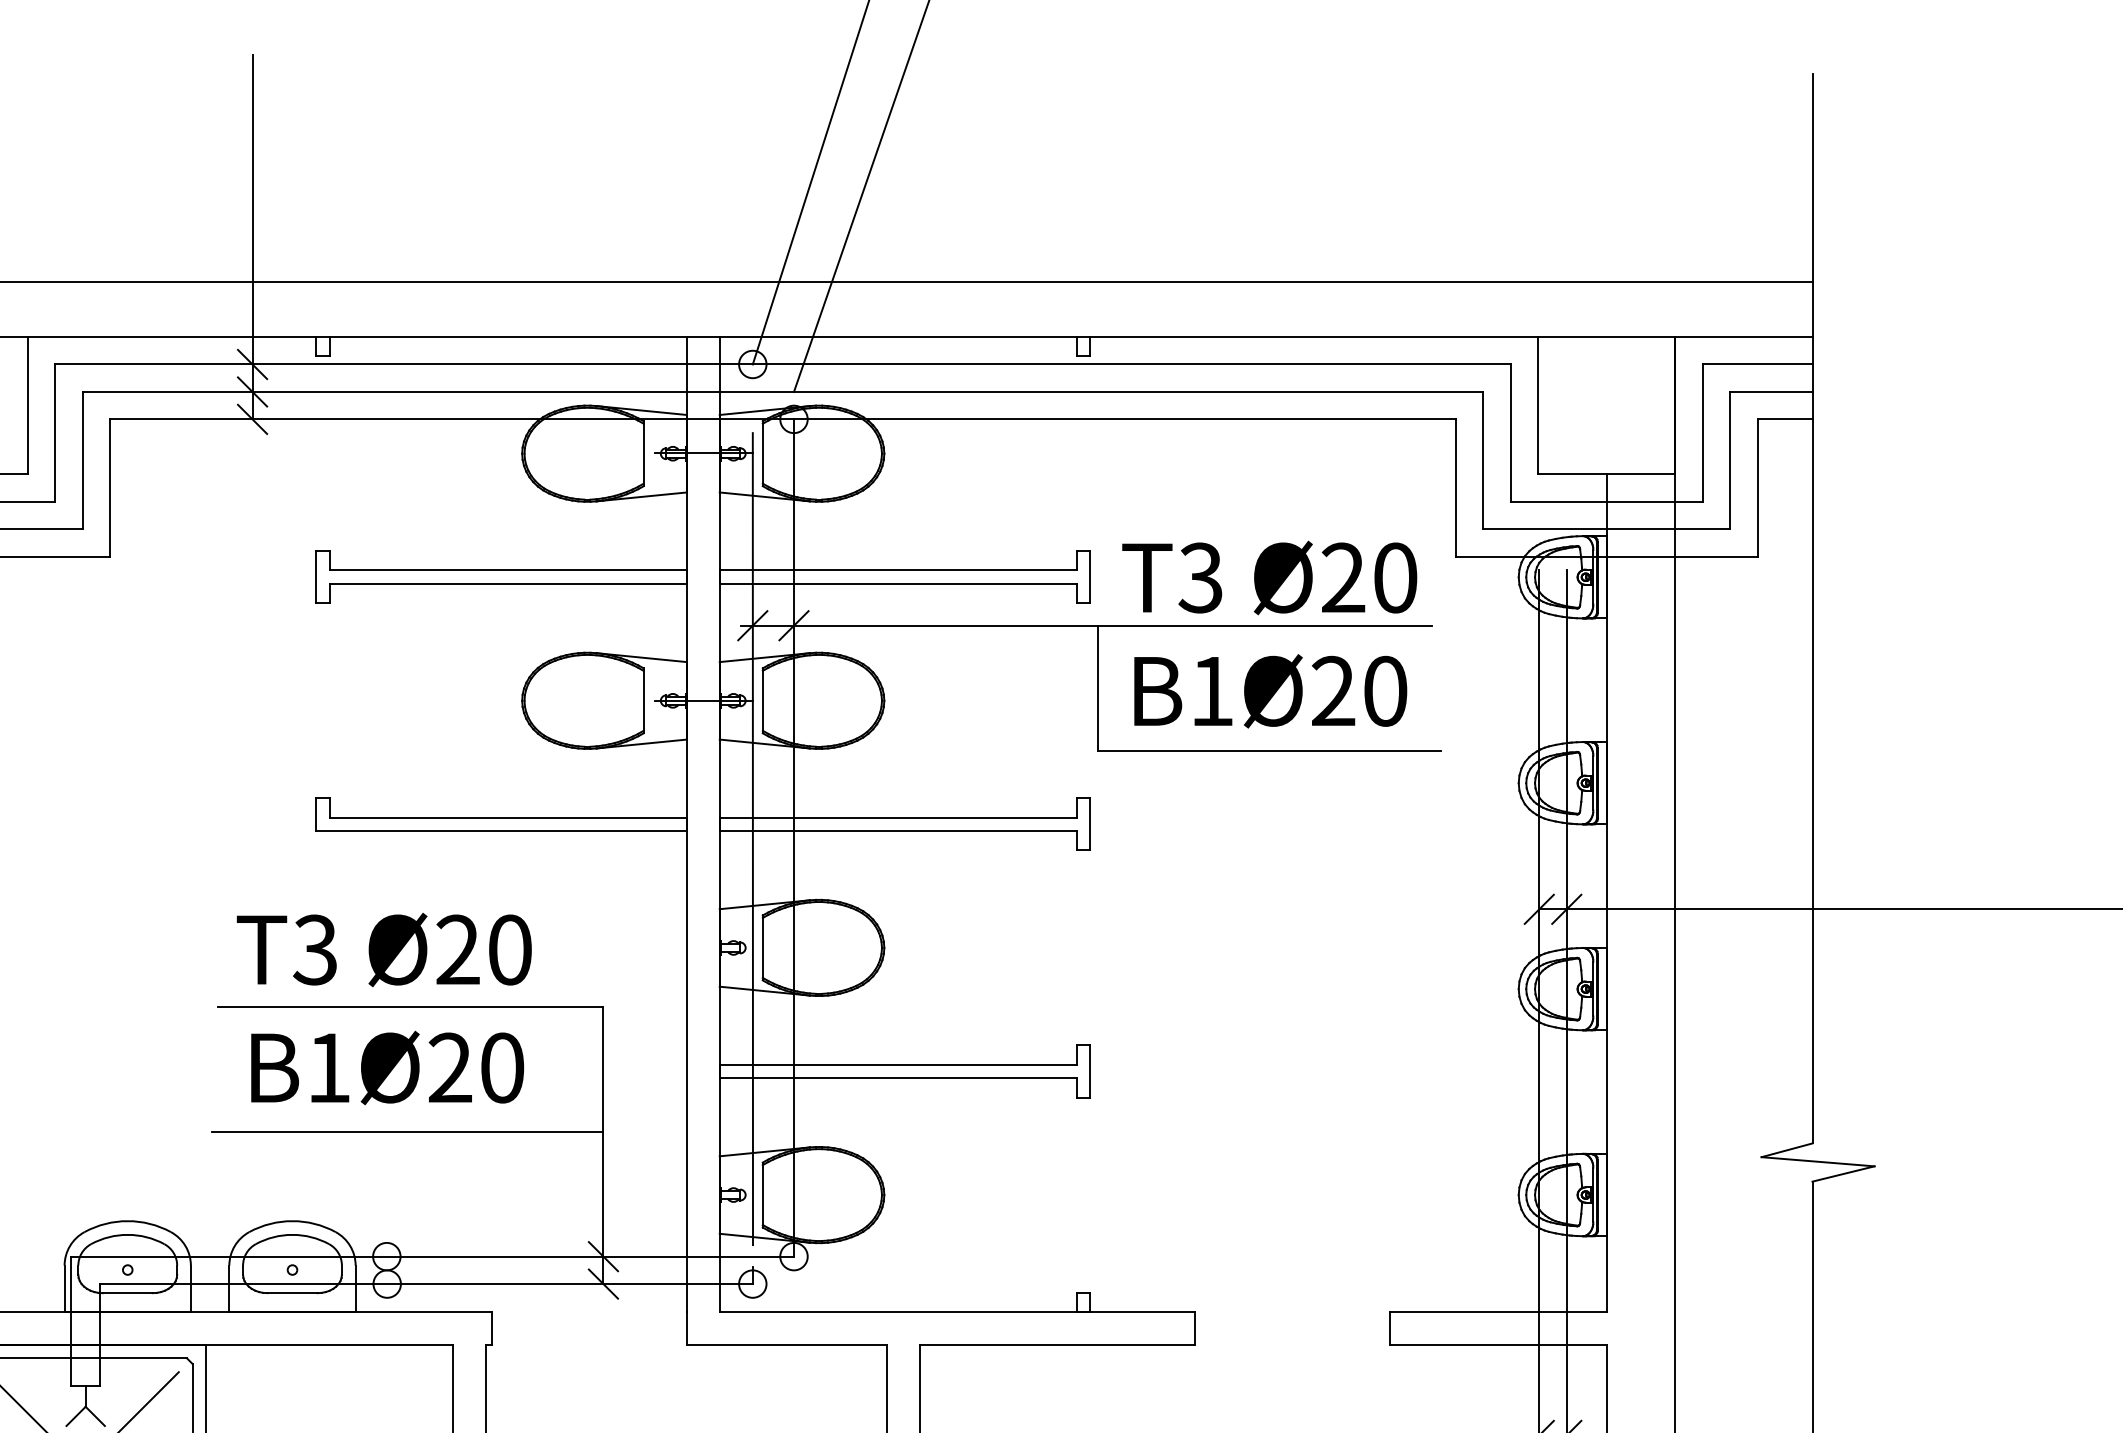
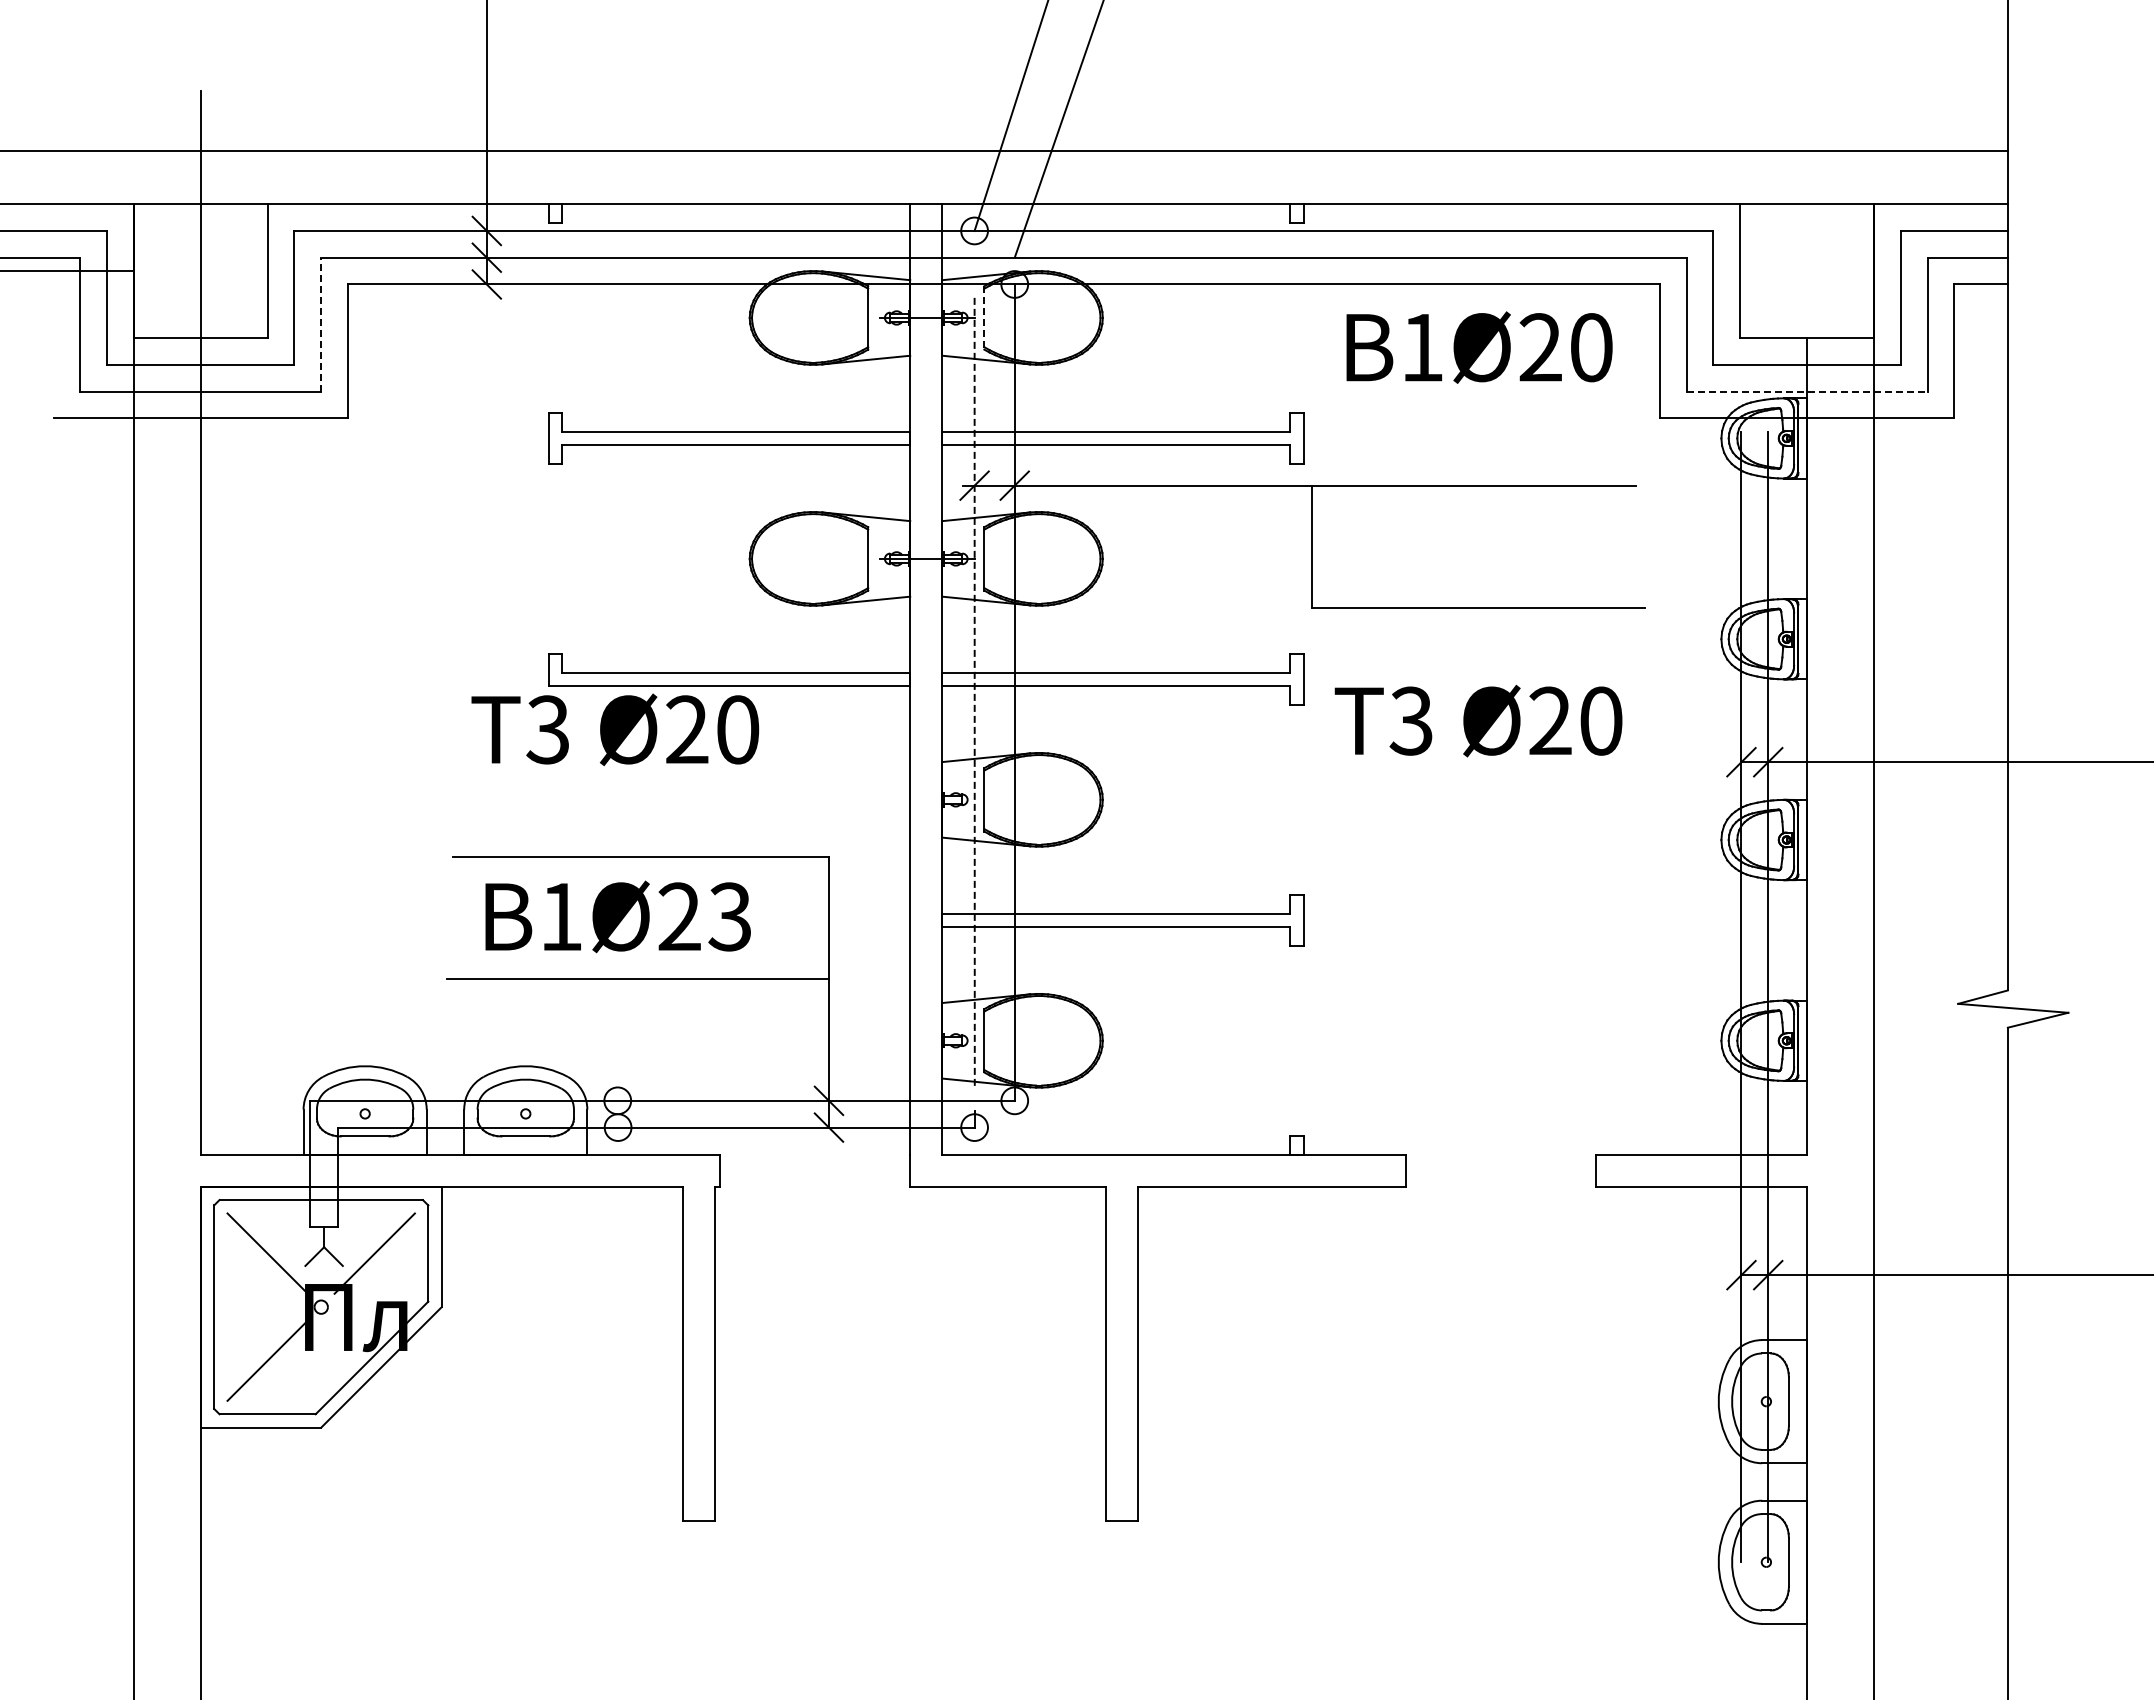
line: (762, 453) -> (984, 317), solid -> dashed
line: (82, 460) -> (321, 324), solid -> dashed
line: (1607, 529) -> (1807, 391), solid -> dashed
text: (1269, 577) -> (1478, 720), moved
text: (1270, 691) -> (1479, 347), moved
line: (752, 838) -> (974, 693), solid -> dashed
text: (384, 949) -> (615, 729), moved
text: (501, 1067) -> (729, 916), 20 -> 23

